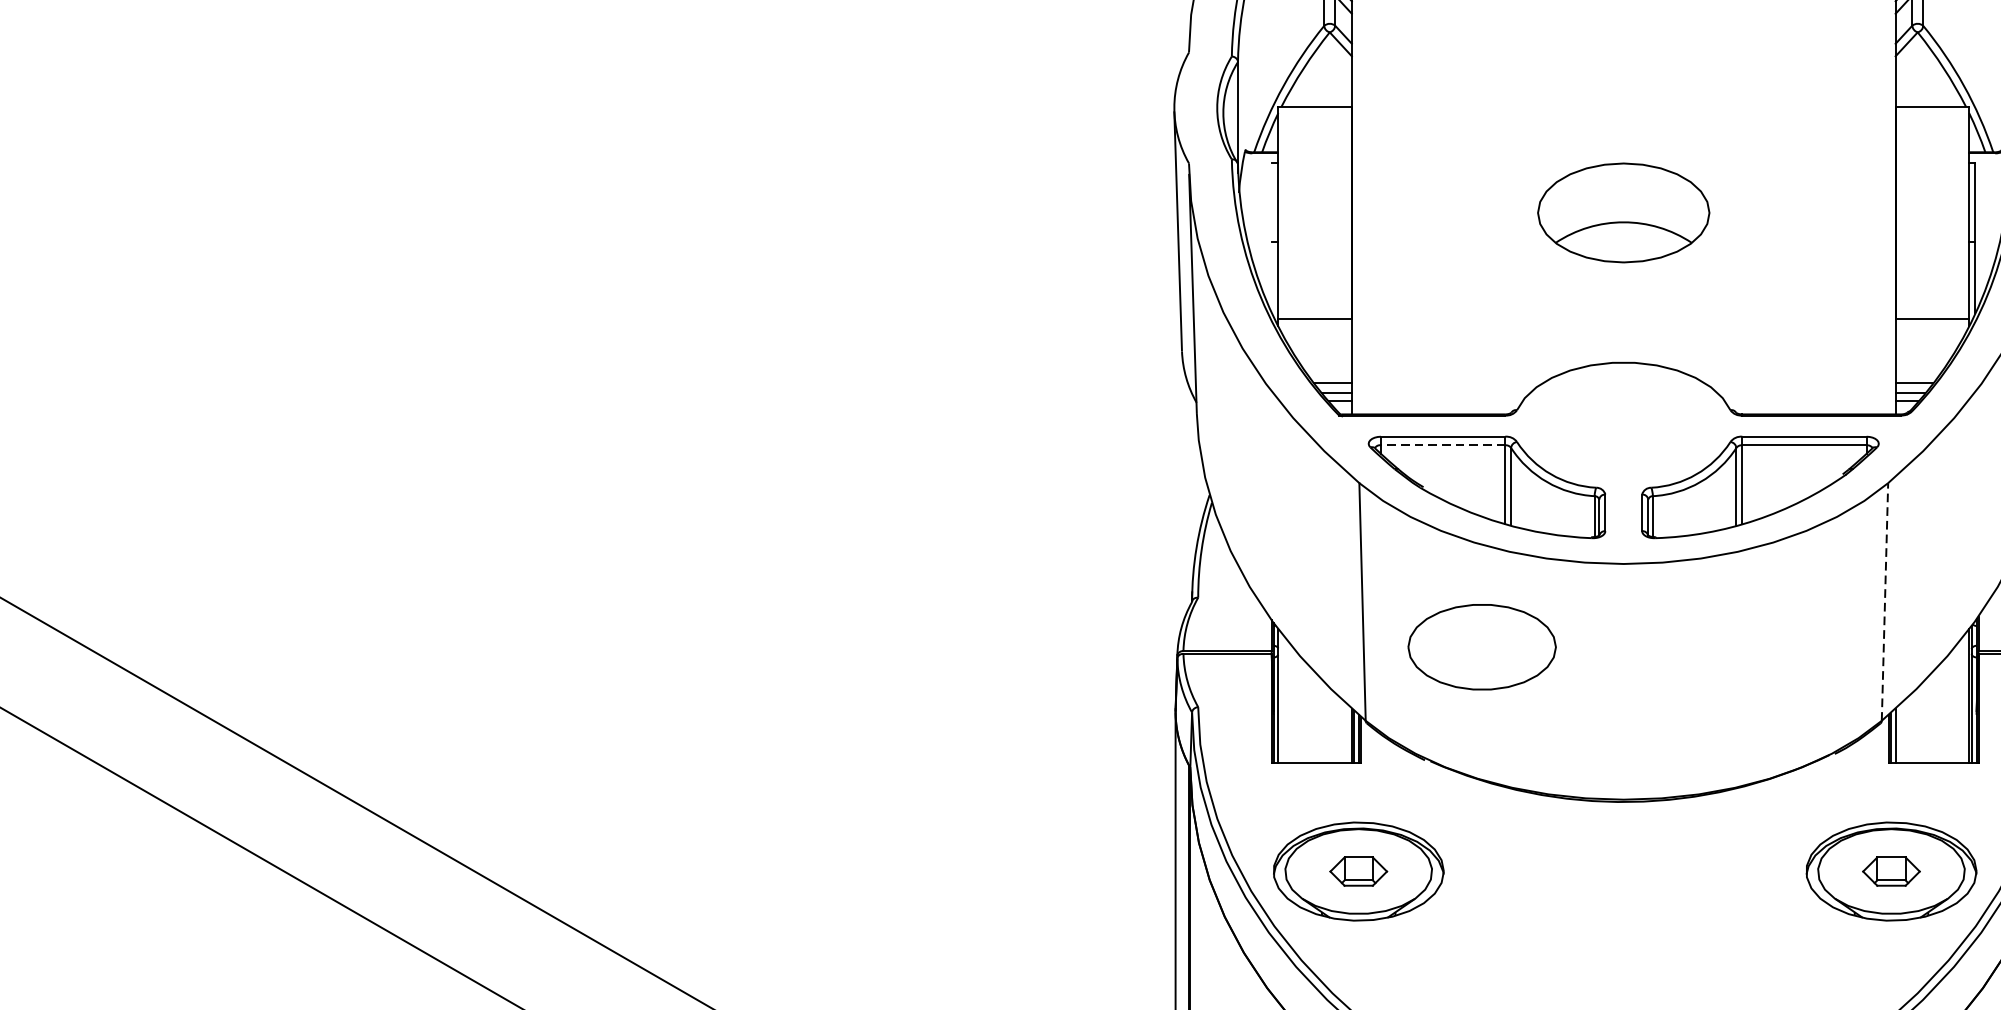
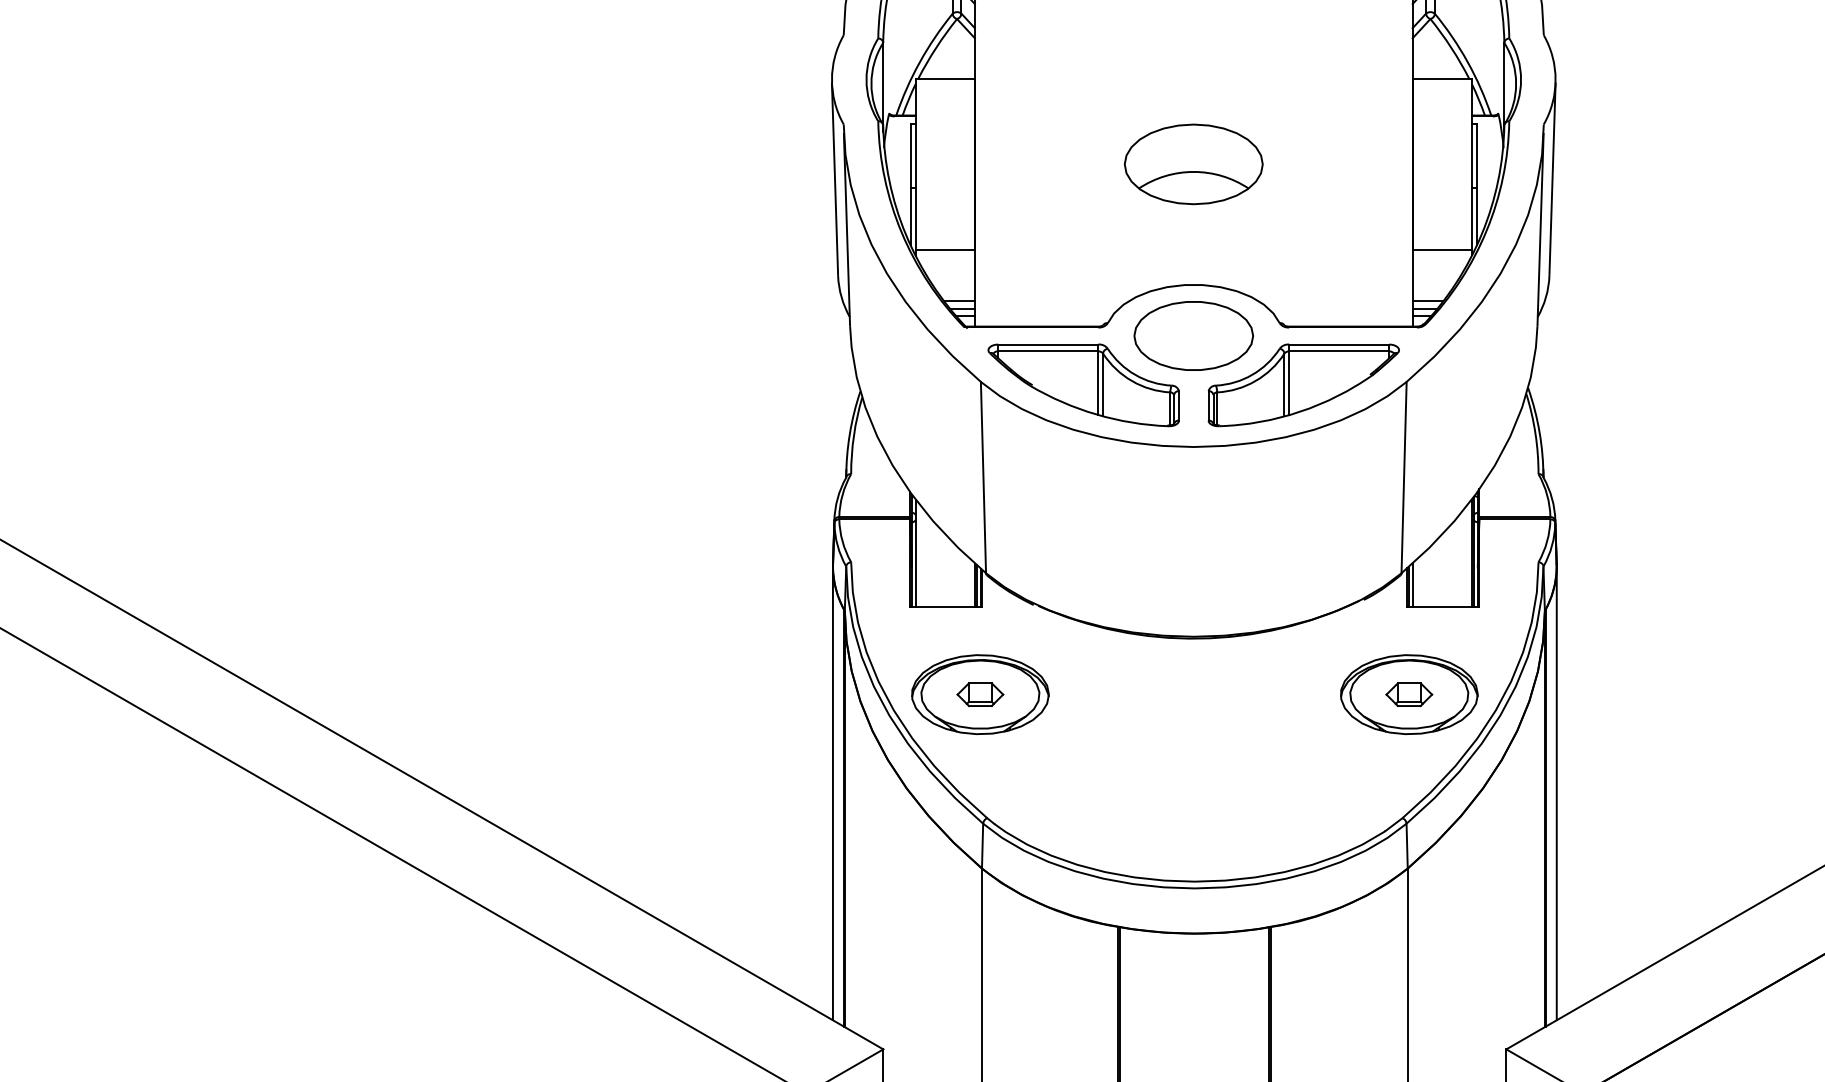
line: (1271, 237) -> (910, 184), added
line: (1442, 445) -> (1047, 351), dashed -> solid
line: (1885, 601) -> (1404, 477), dashed -> solid
part: (1481, 646) -> (1193, 335), moved

